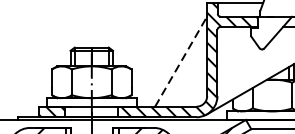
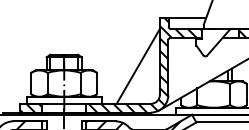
line: (181, 61) -> (138, 66), dashed -> solid

